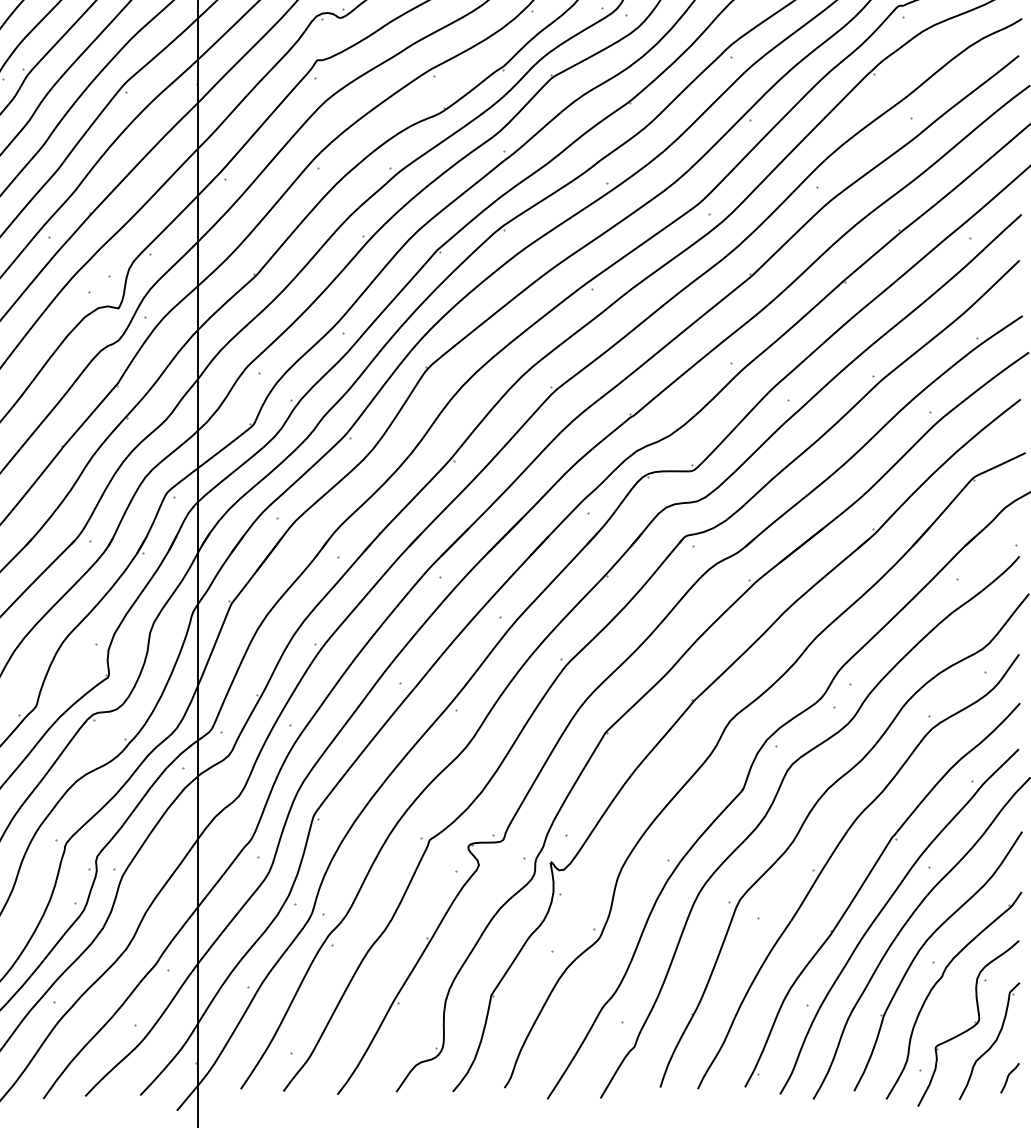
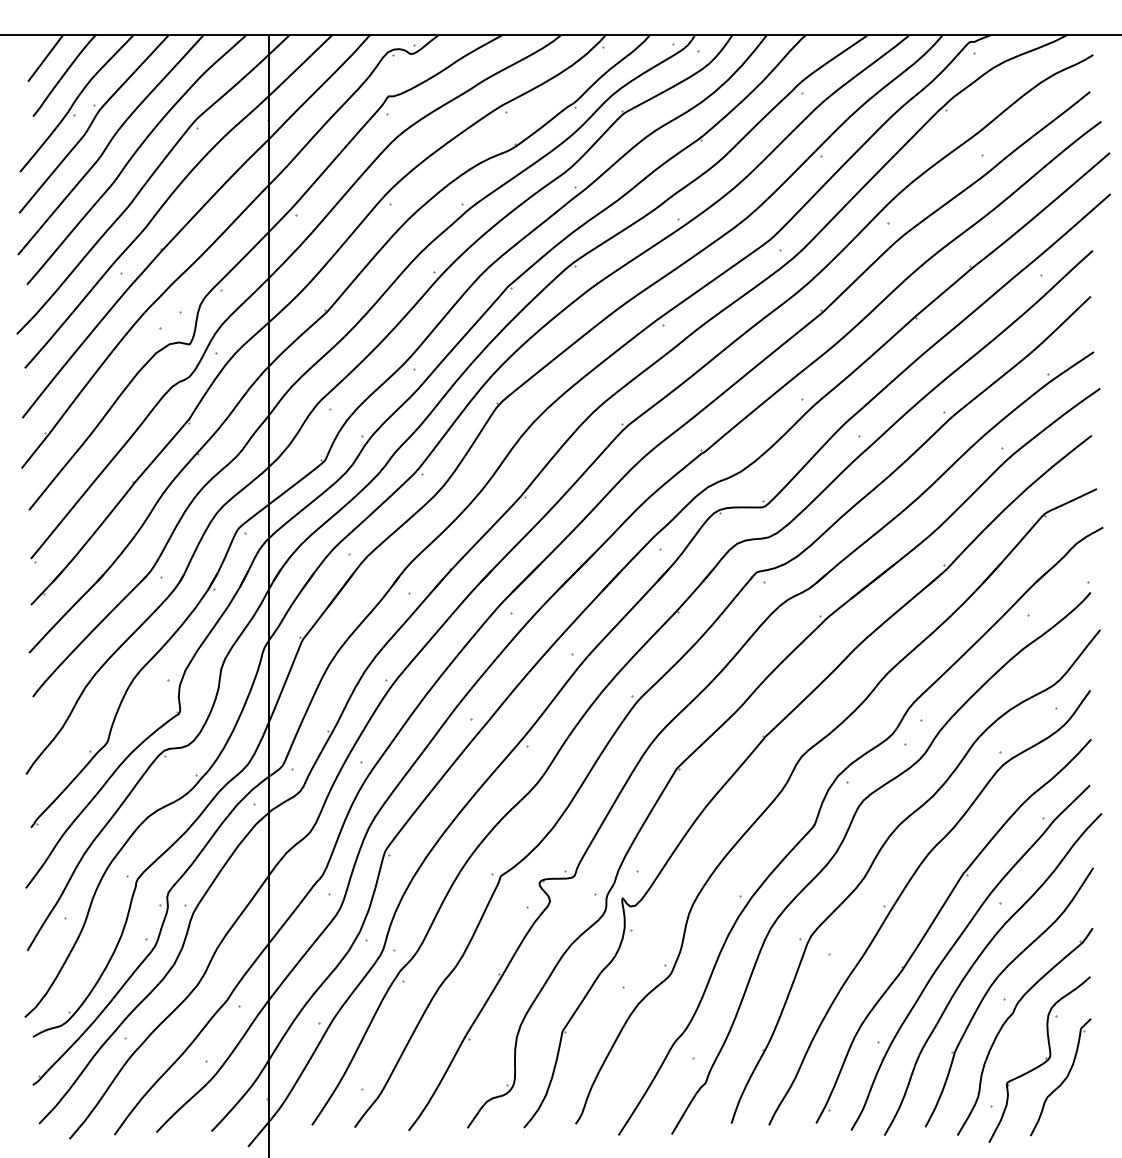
curve: (1008, 1078) -> (1079, 1114), removed

